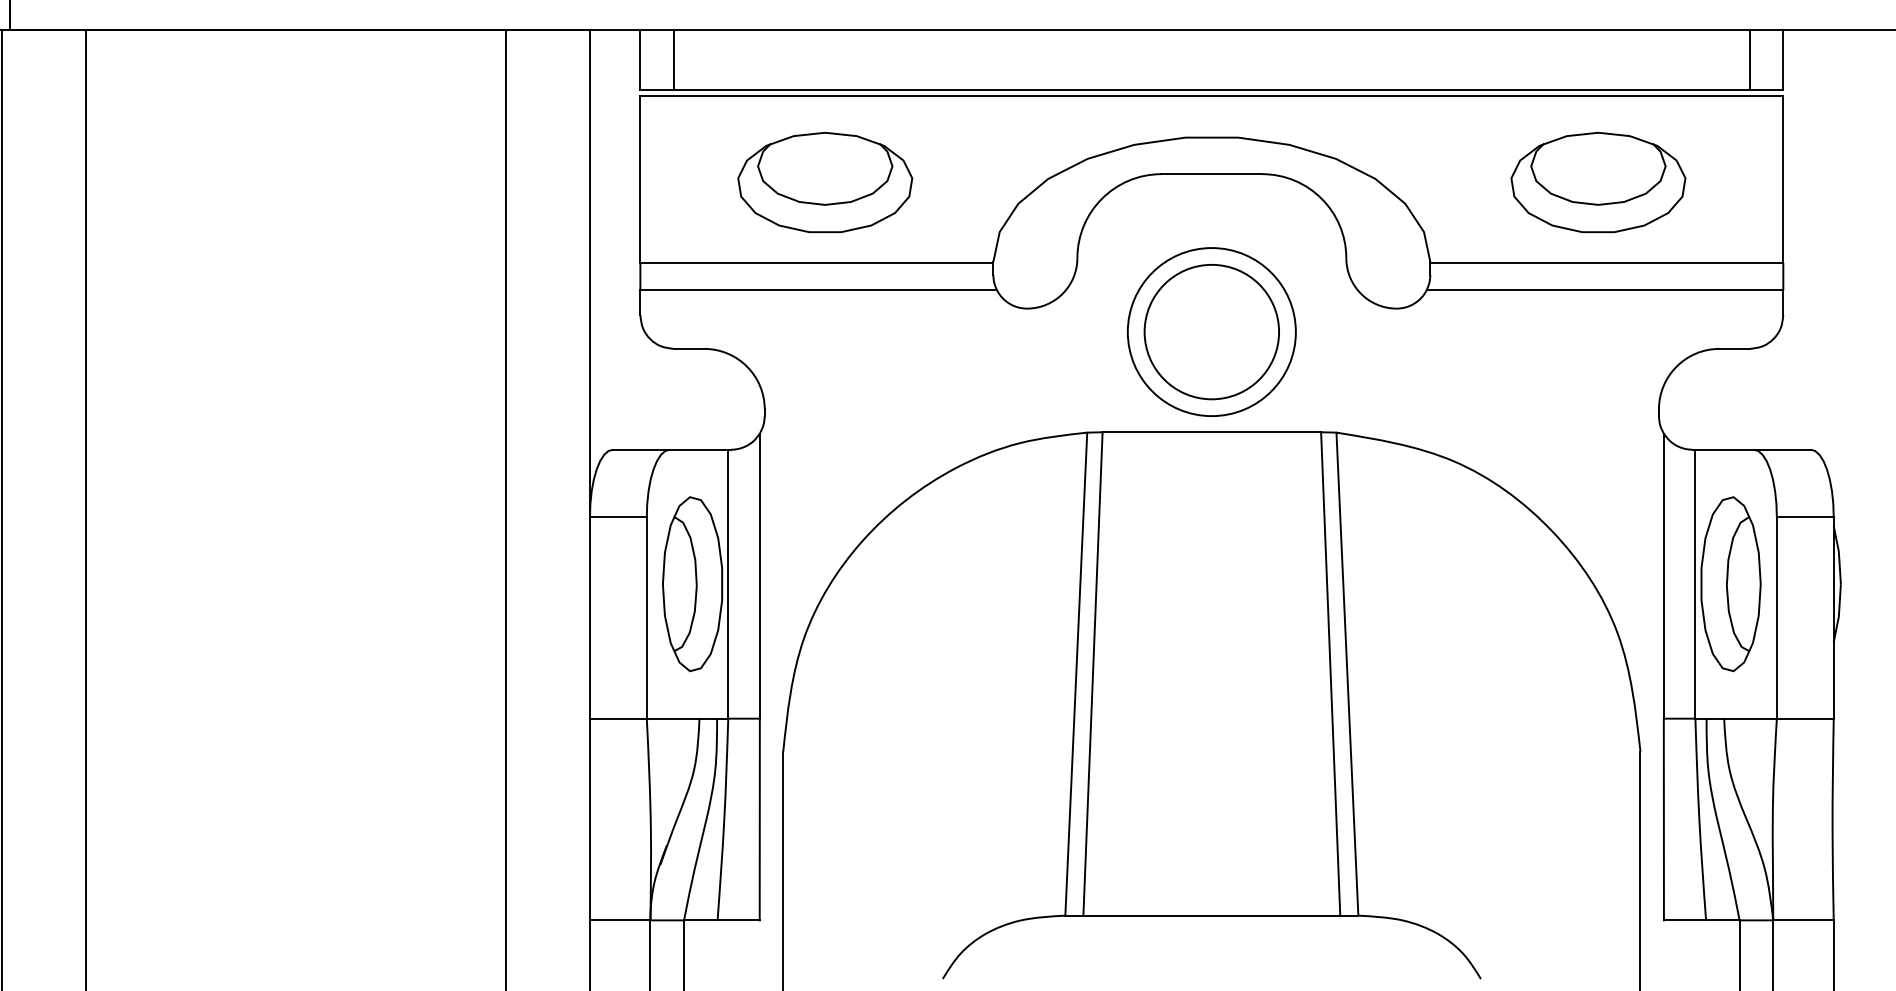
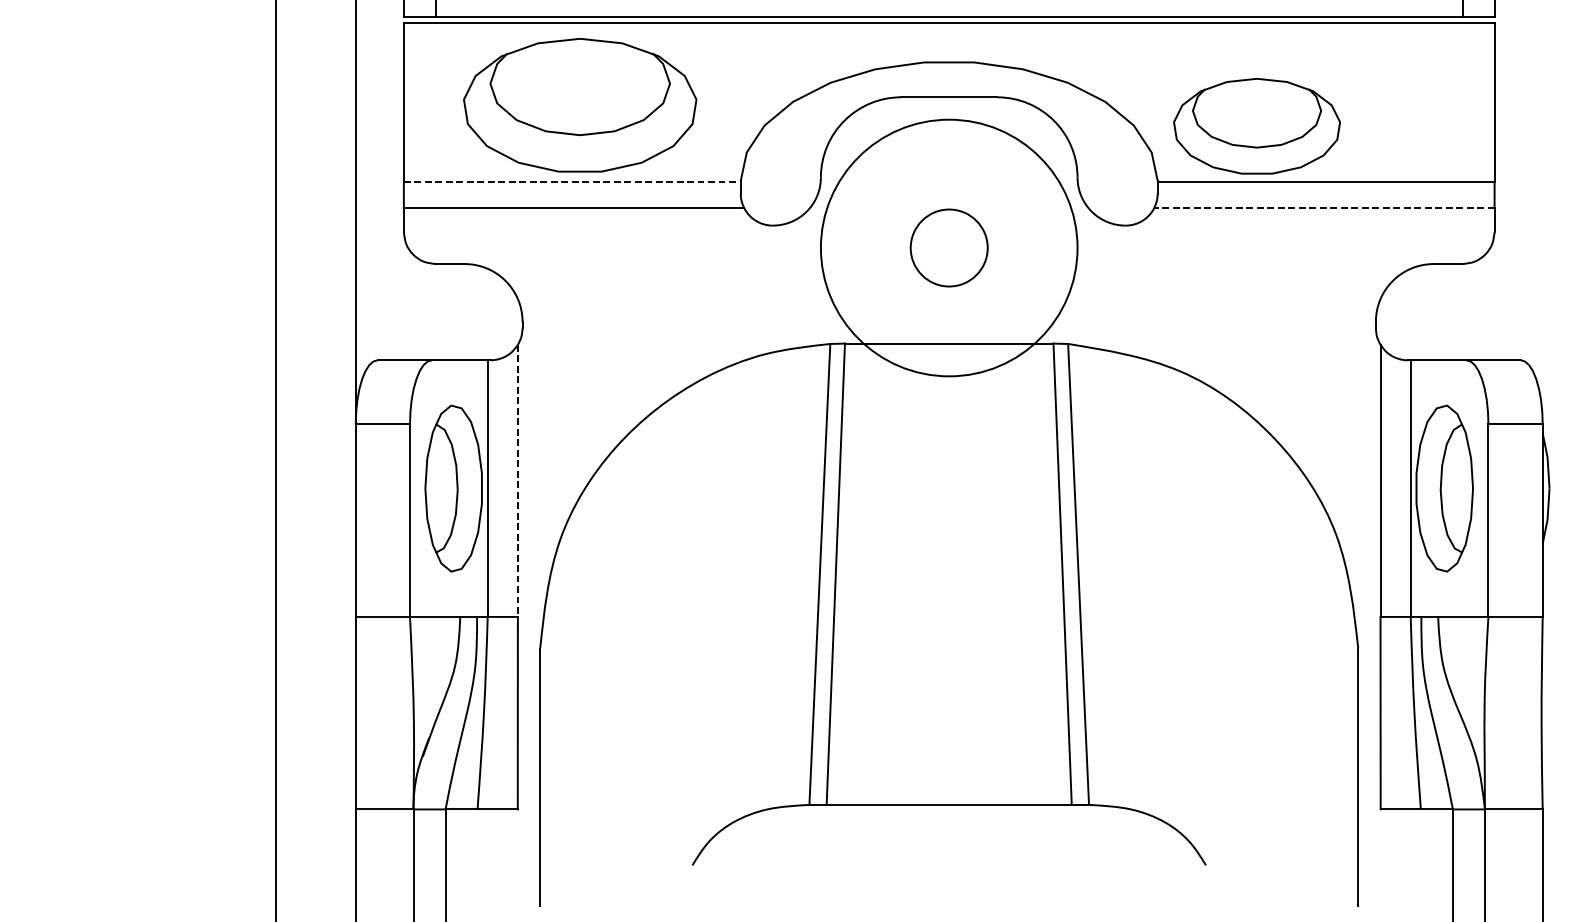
part: (825, 182) -> (580, 105), size x1.4
part: (1598, 182) -> (1257, 126), moved
line: (817, 262) -> (572, 181), solid -> dashed
line: (1604, 290) -> (1323, 208), solid -> dashed
circle: (1211, 331) -> (948, 247), size x0.6
circle: (1211, 332) -> (948, 248), size x1.6
line: (759, 576) -> (517, 481), solid -> dashed

